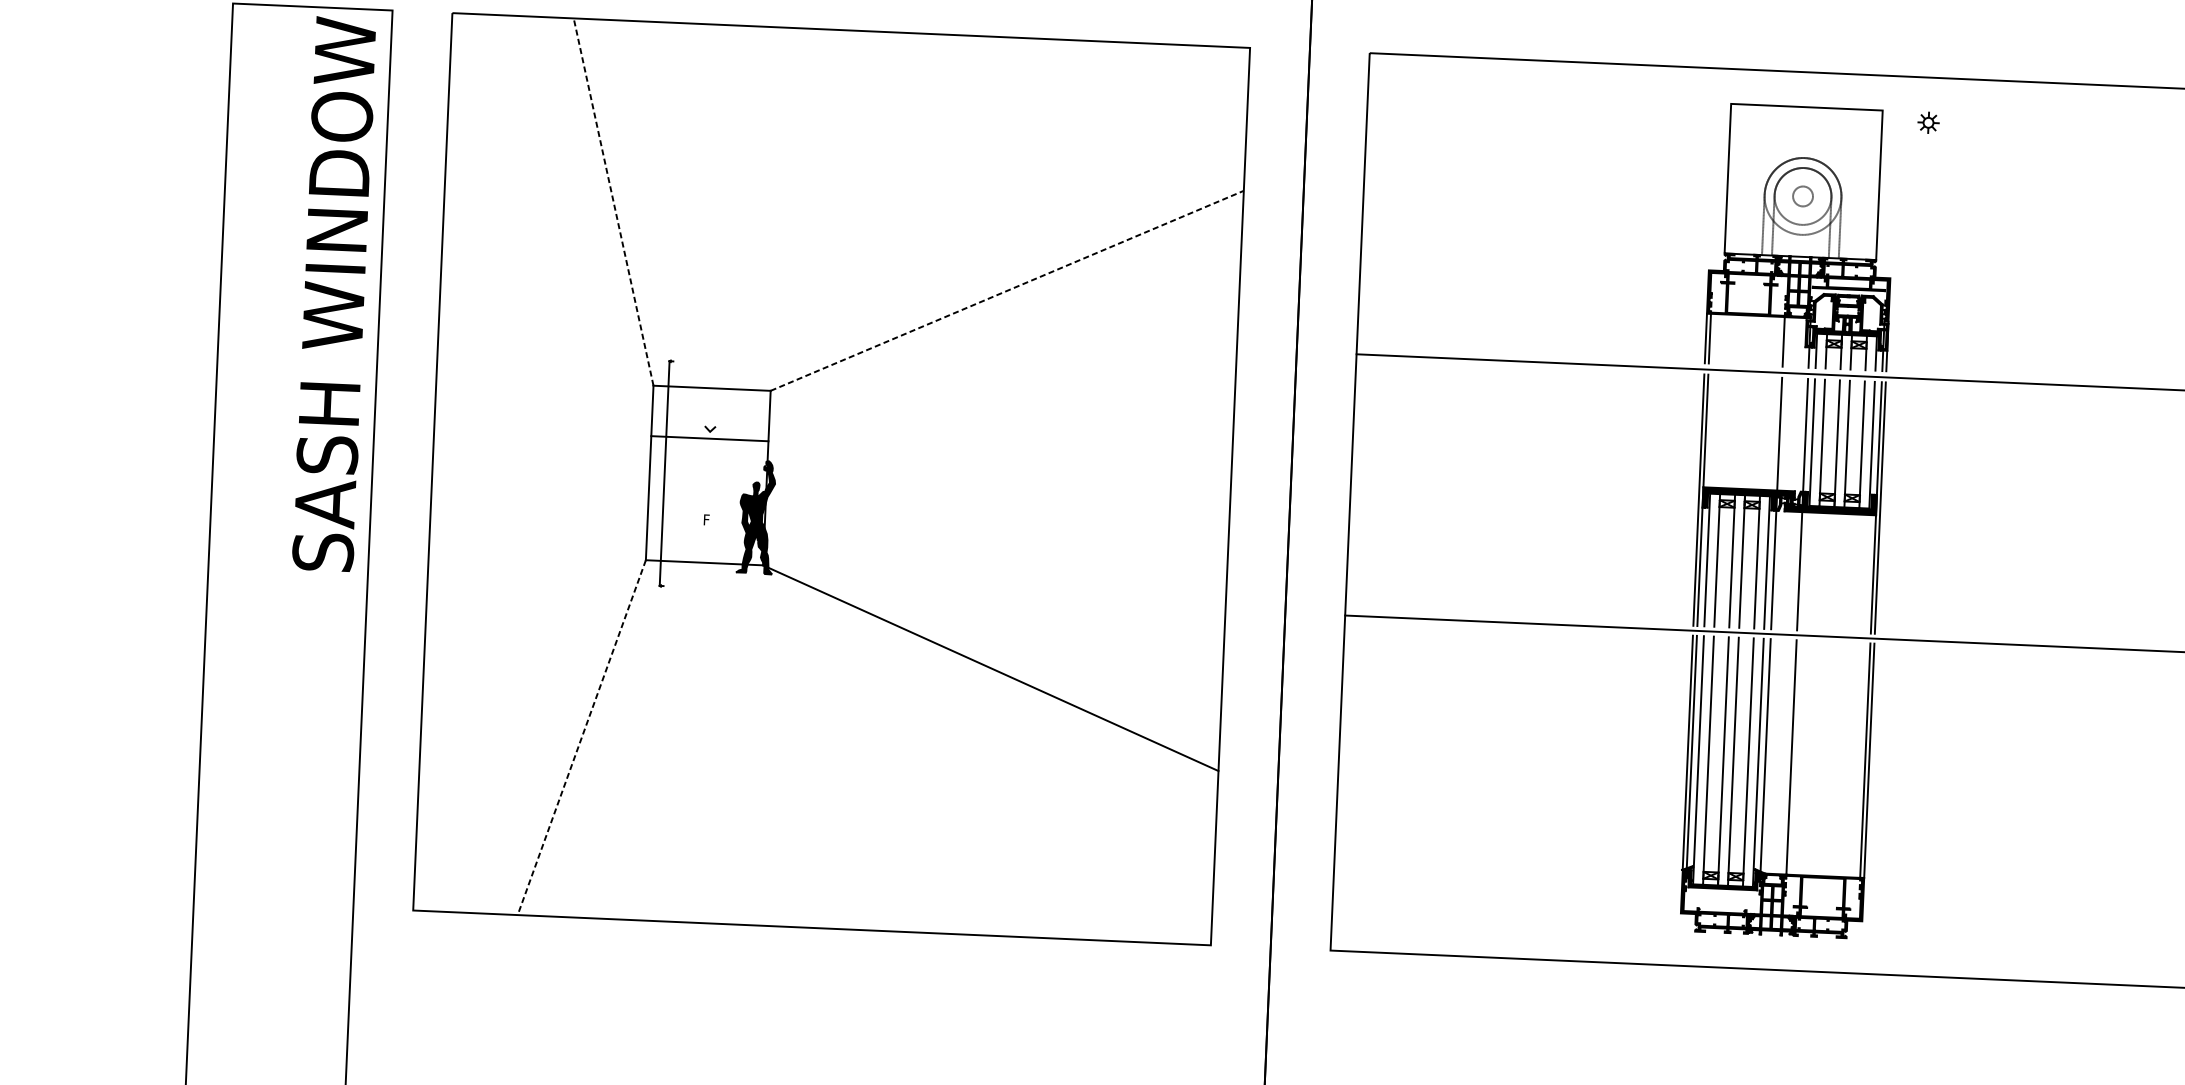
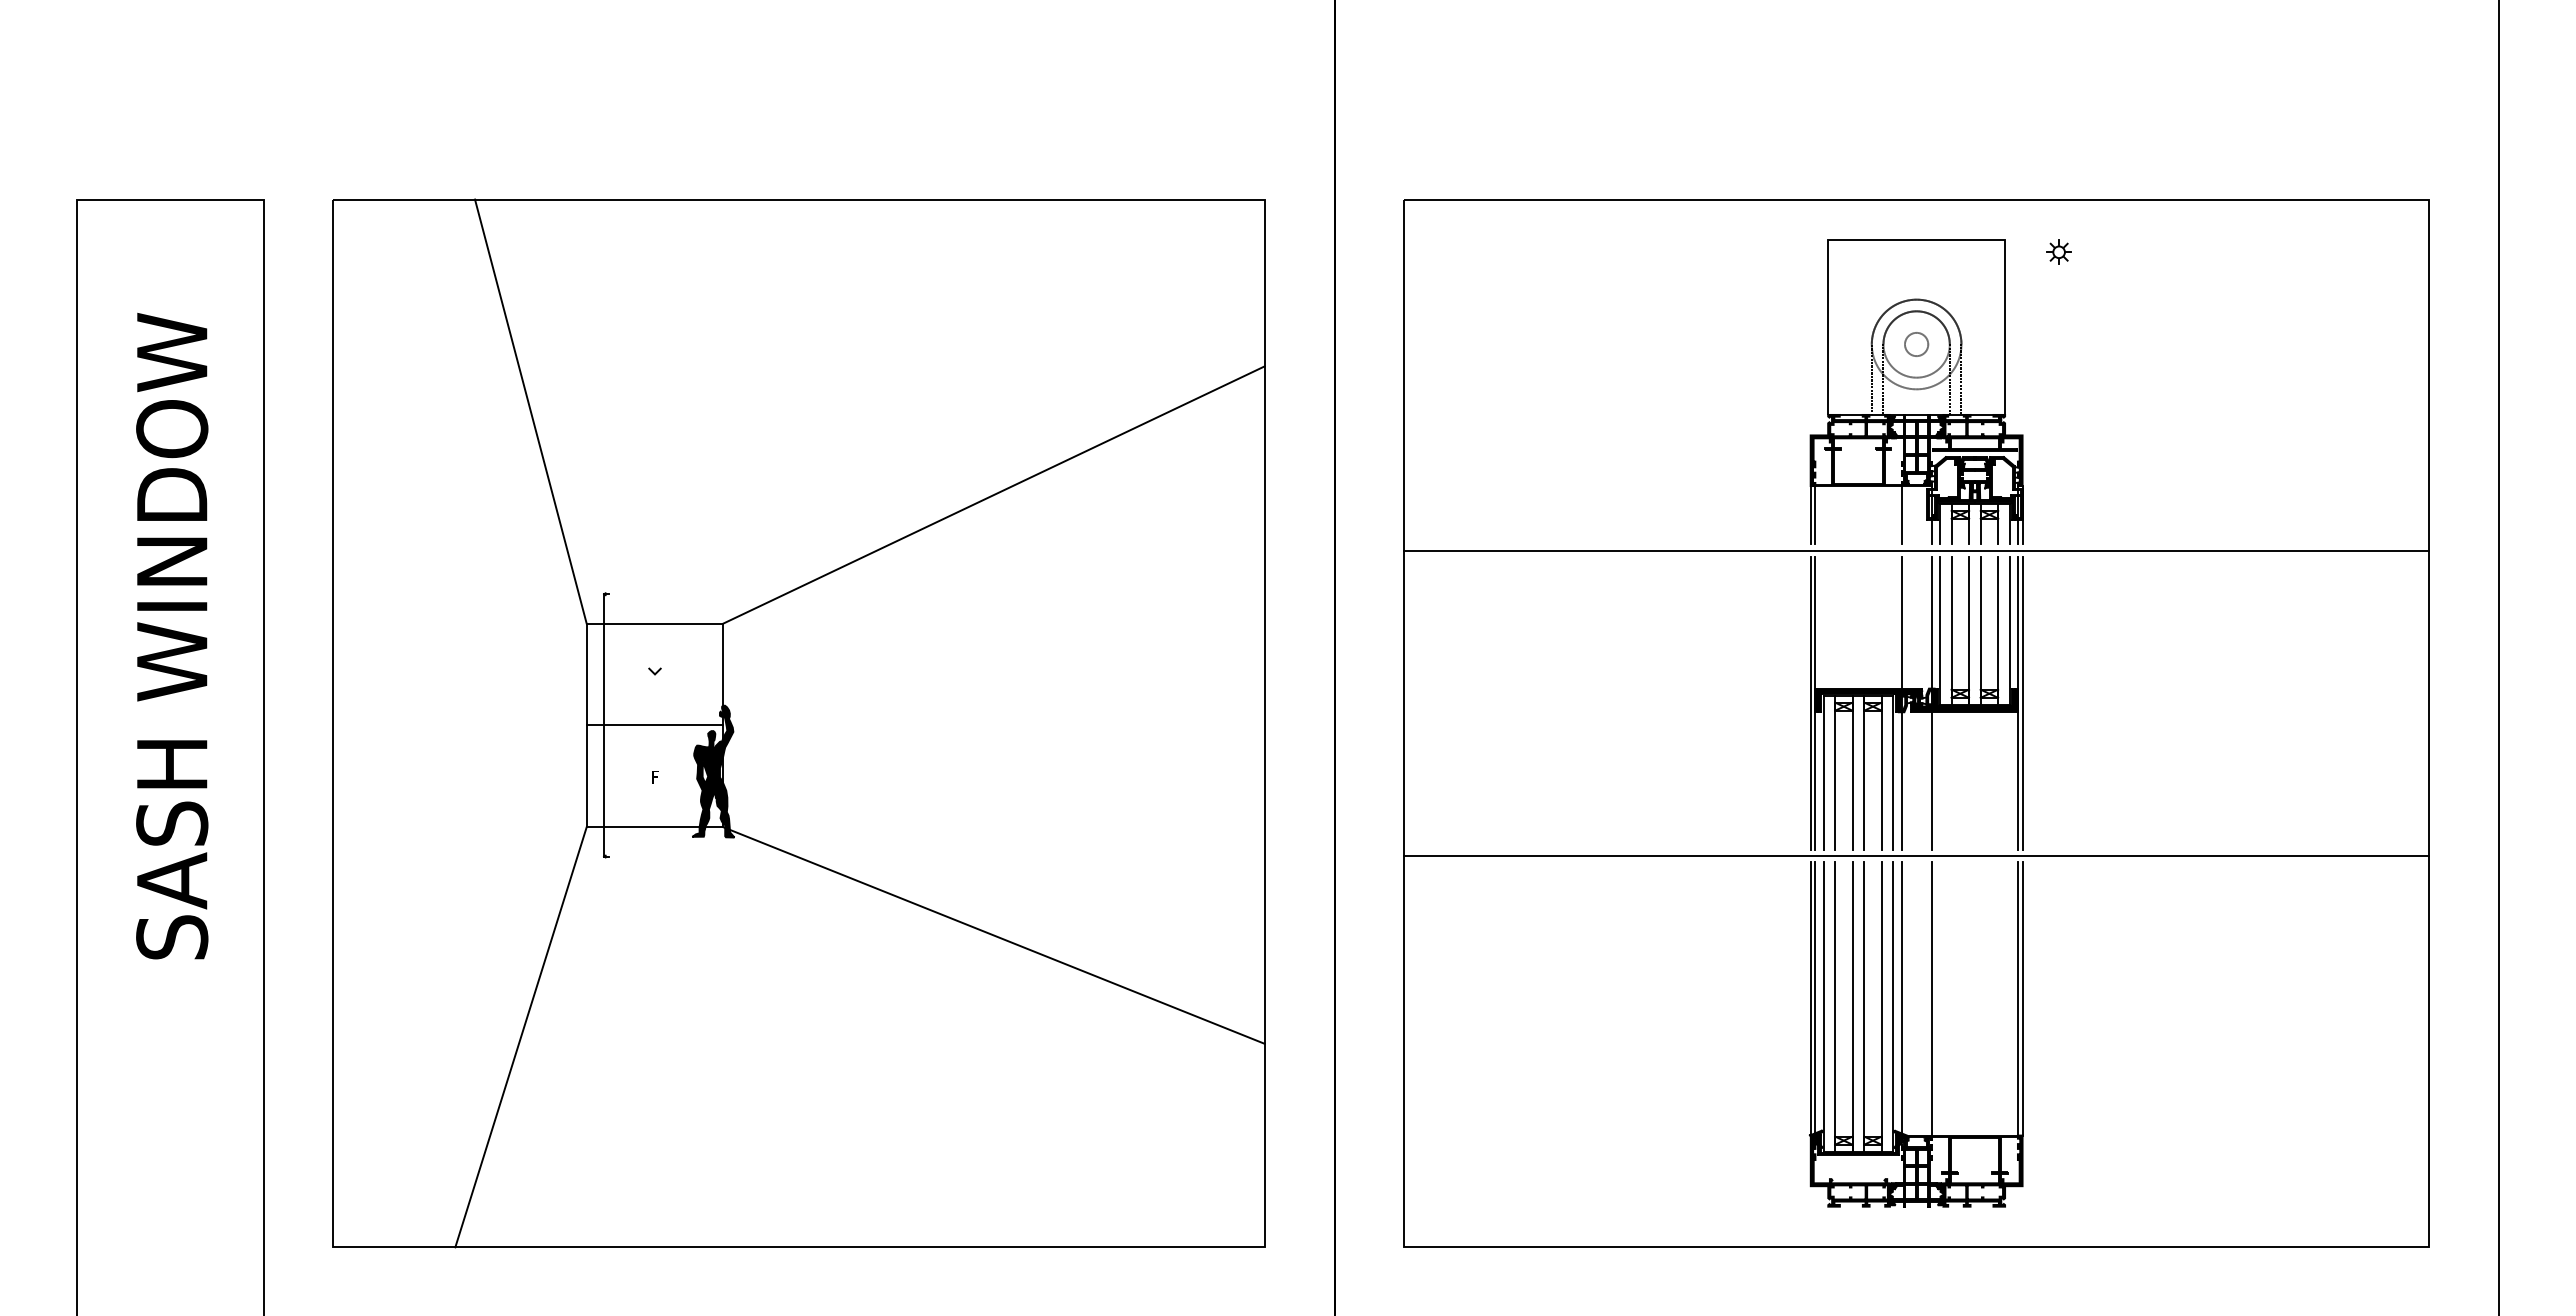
line: (613, 202) -> (530, 411), dashed -> solid
line: (1007, 290) -> (994, 494), dashed -> solid
text: (334, 293) -> (172, 635), moved
line: (709, 438) -> (654, 725), moved
line: (581, 737) -> (520, 1037), dashed -> solid

